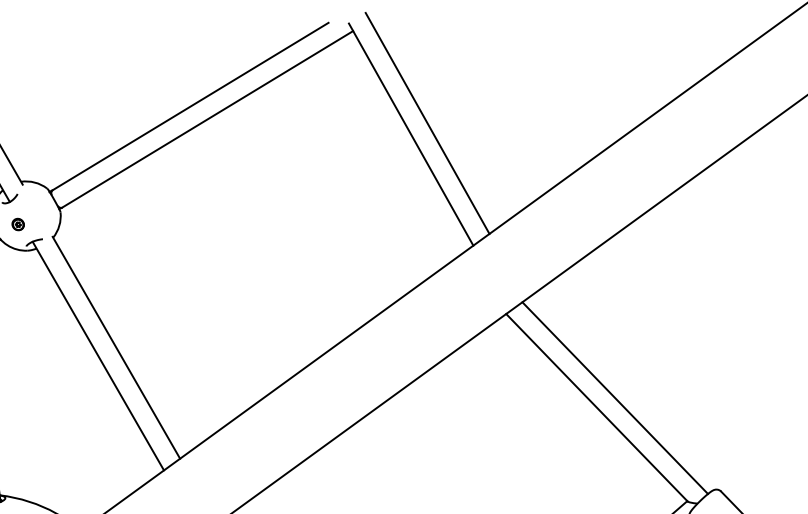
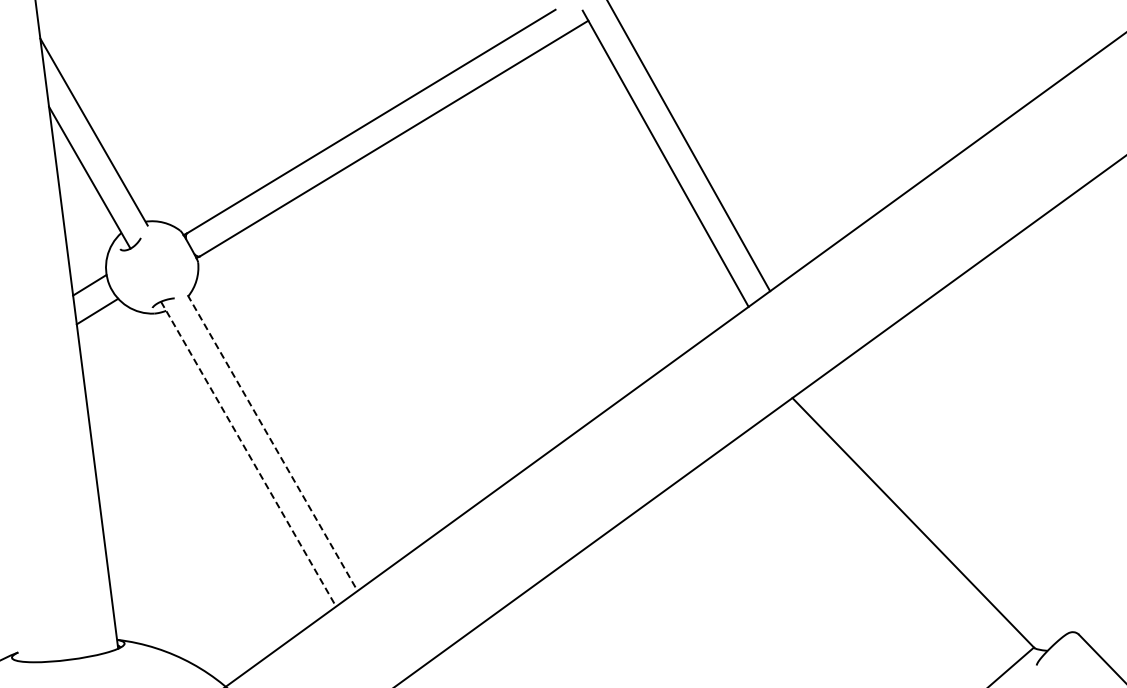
part: (18, 224) -> (141, 278), removed
line: (116, 348) -> (272, 443), solid -> dashed
line: (98, 356) -> (248, 454), solid -> dashed
line: (614, 398) -> (937, 510), removed

